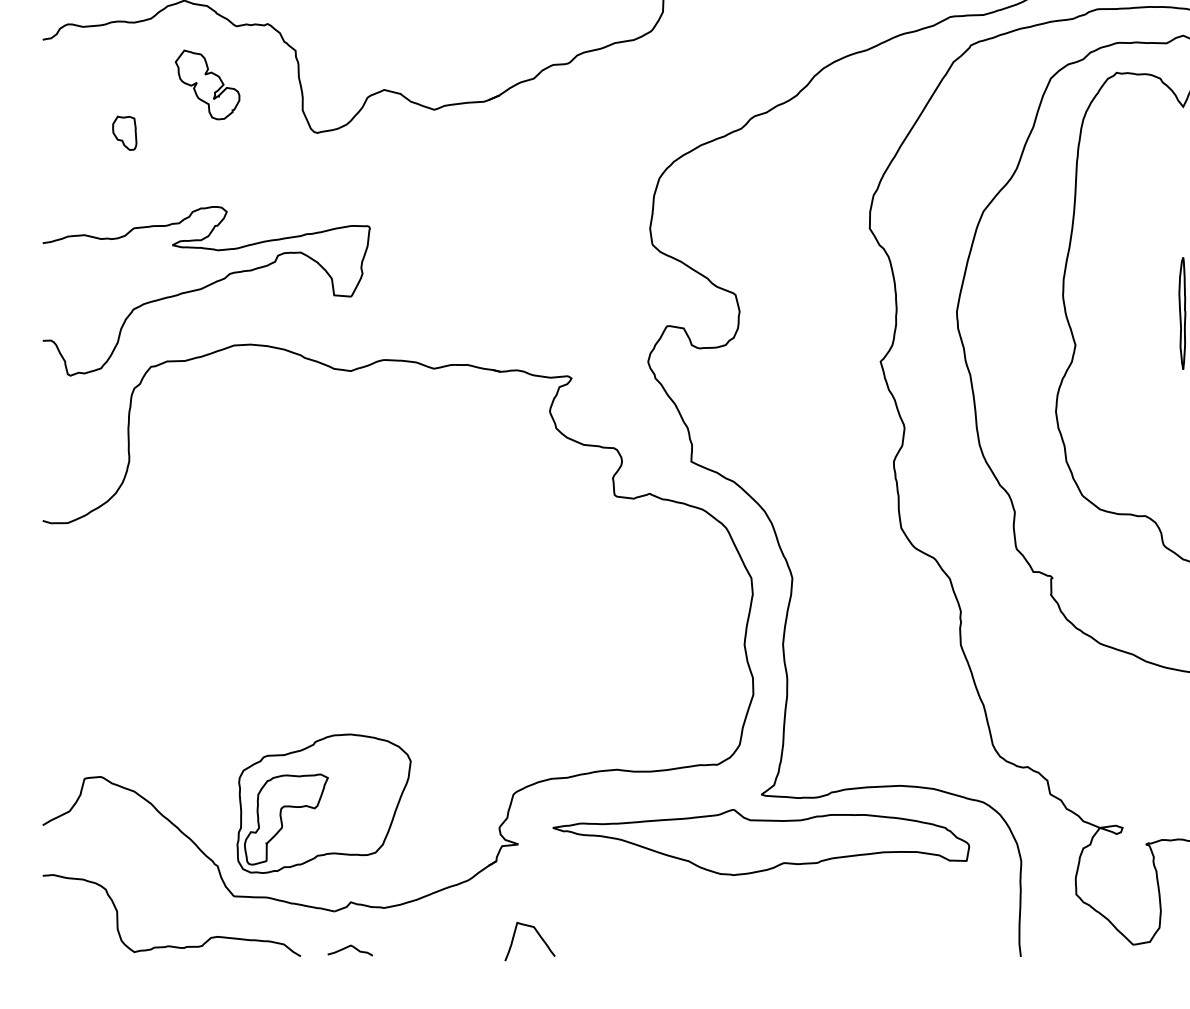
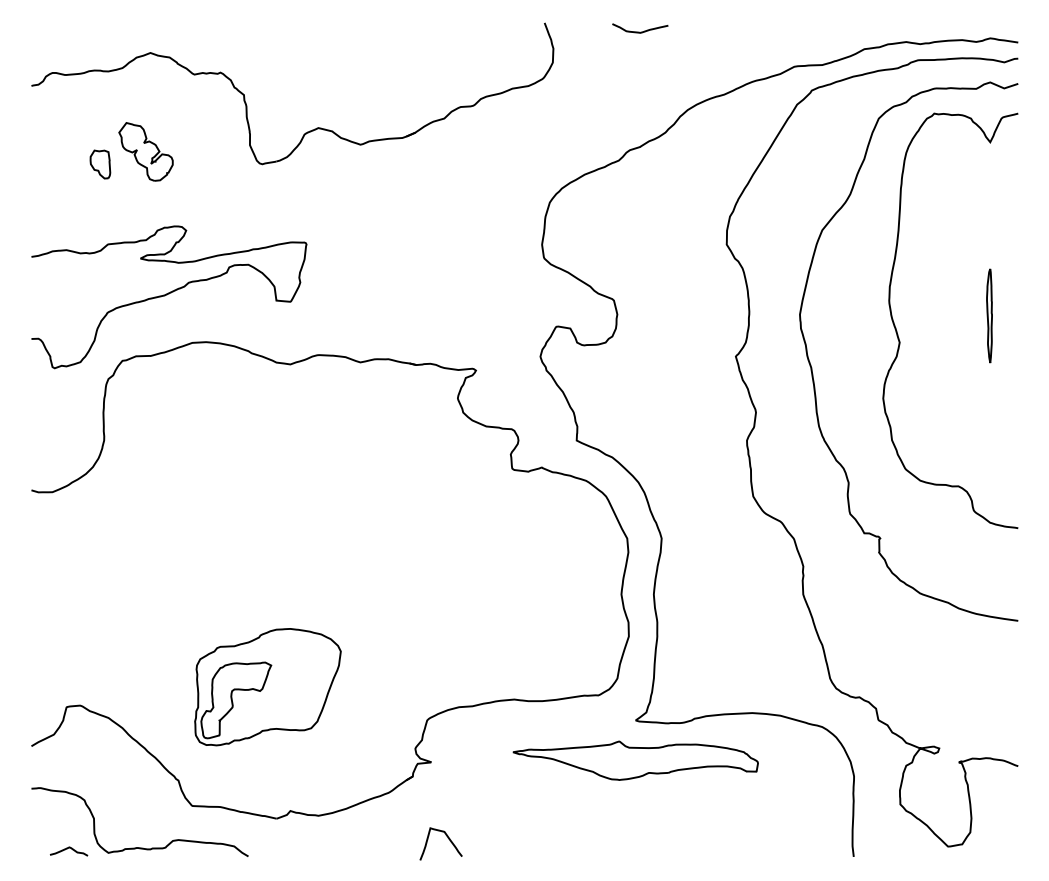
part: (206, 84) -> (145, 151), moved
part: (323, 804) -> (267, 687), moved
part: (761, 842) -> (635, 760), size x0.7
curve: (348, 948) -> (67, 849), moved

